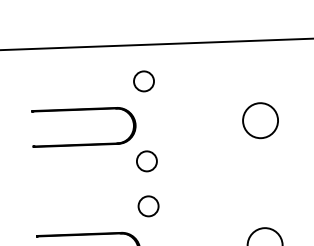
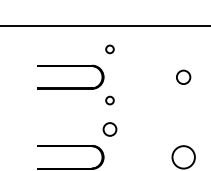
circle: (143, 81) -> (109, 49), size x0.6
circle: (260, 121) -> (183, 77), size x0.6
circle: (146, 161) -> (109, 100), size x0.6

